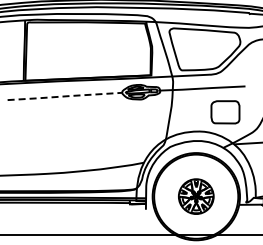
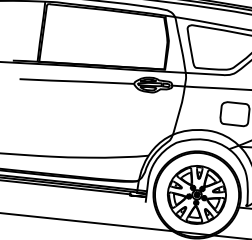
line: (65, 96) -> (77, 81), dashed -> solid
part: (196, 196) -> (197, 194), size x1.67

